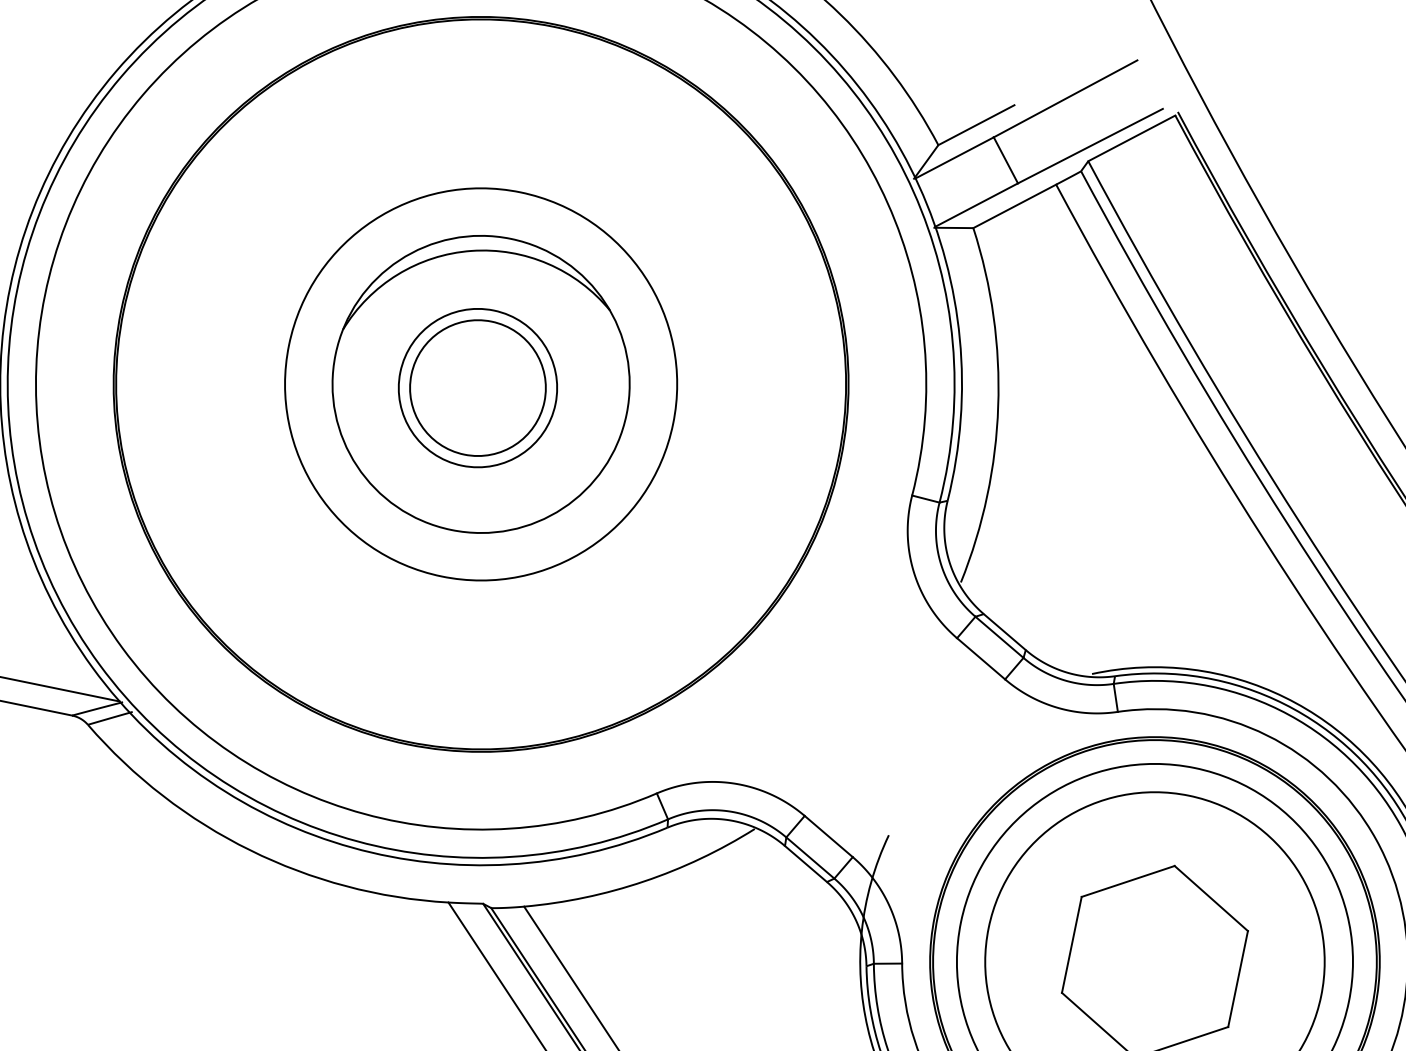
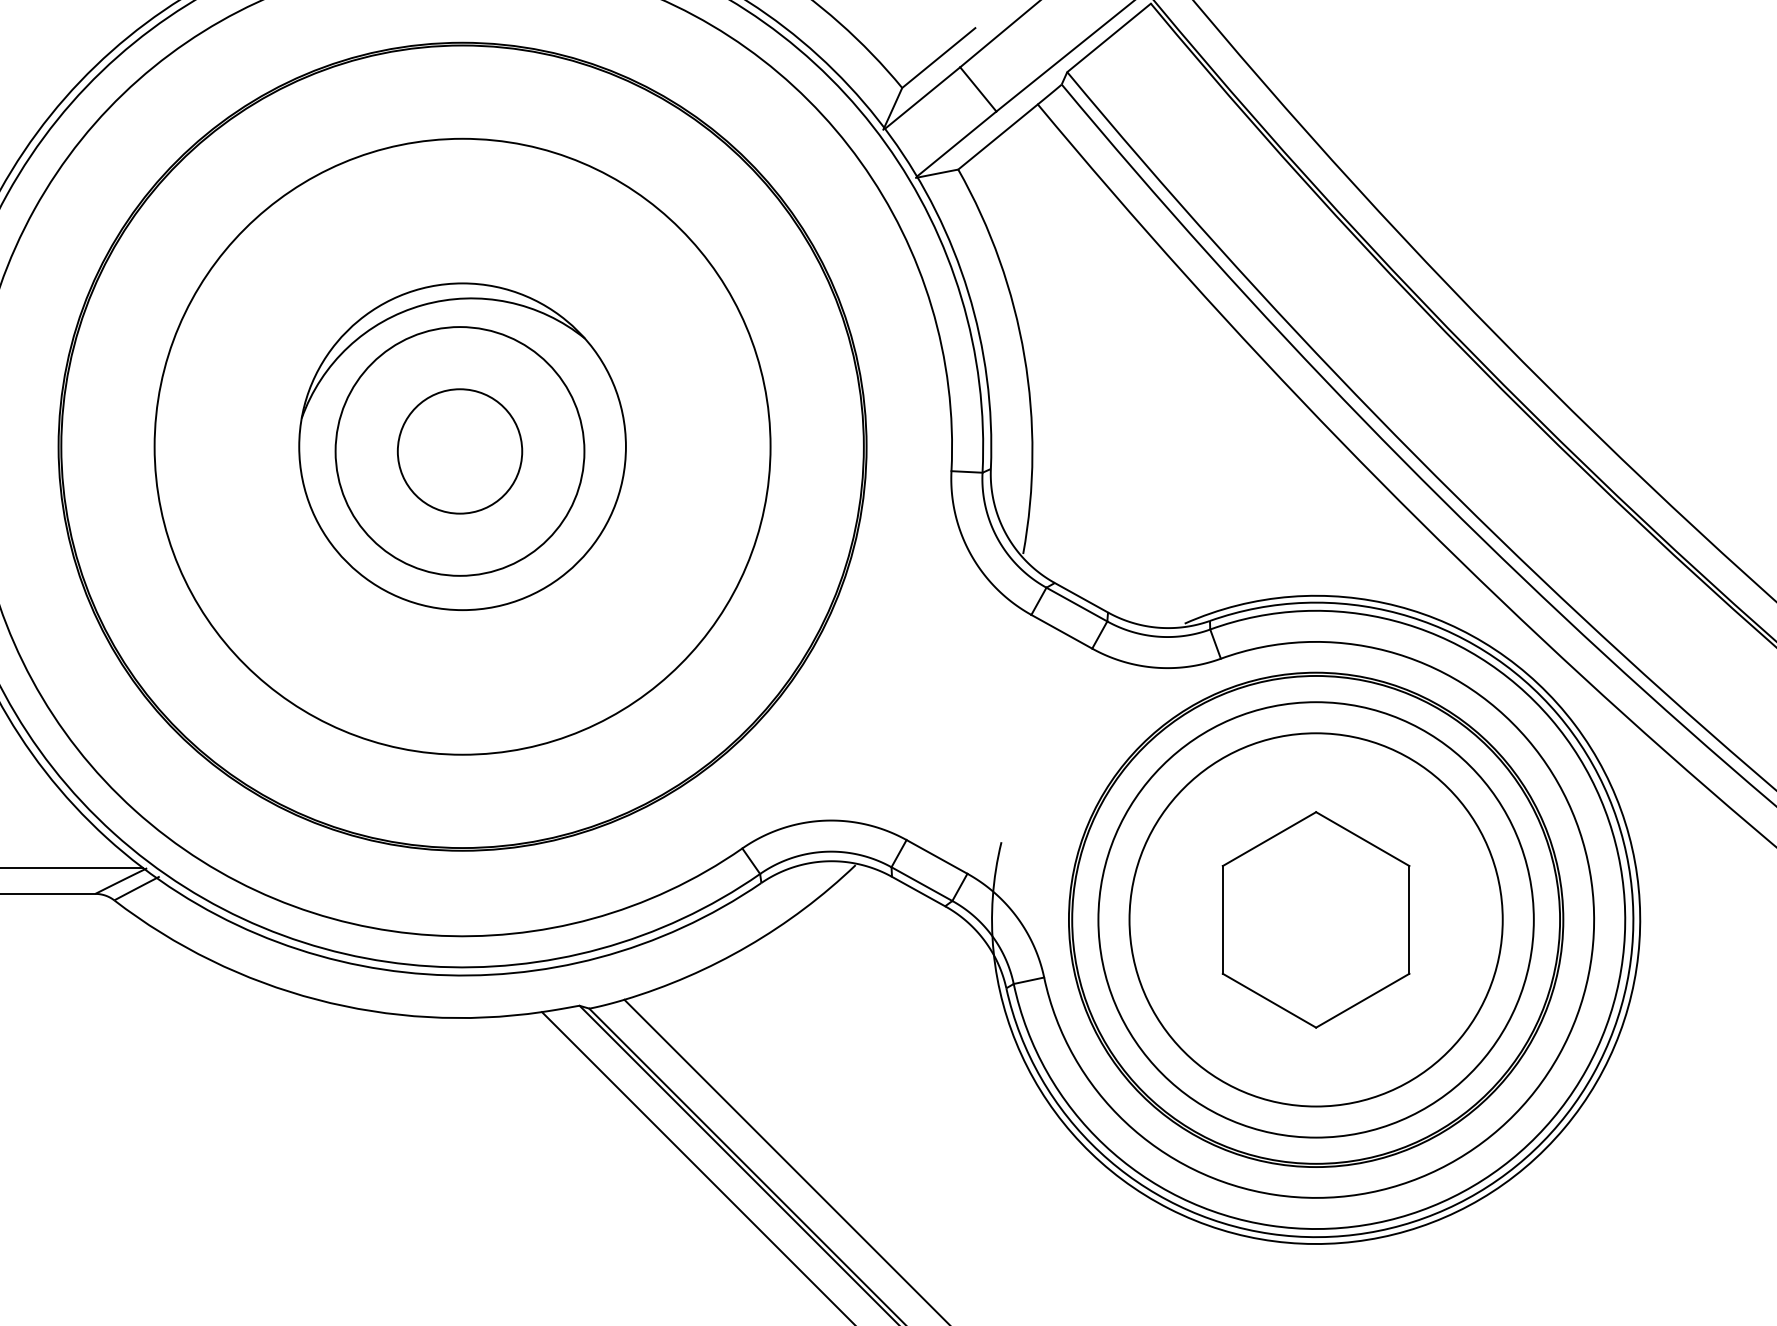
circle: (481, 384) -> (462, 446), size x1.43
circle: (477, 388) -> (459, 451), size x0.71
circle: (477, 388) -> (459, 451), size x1.67

